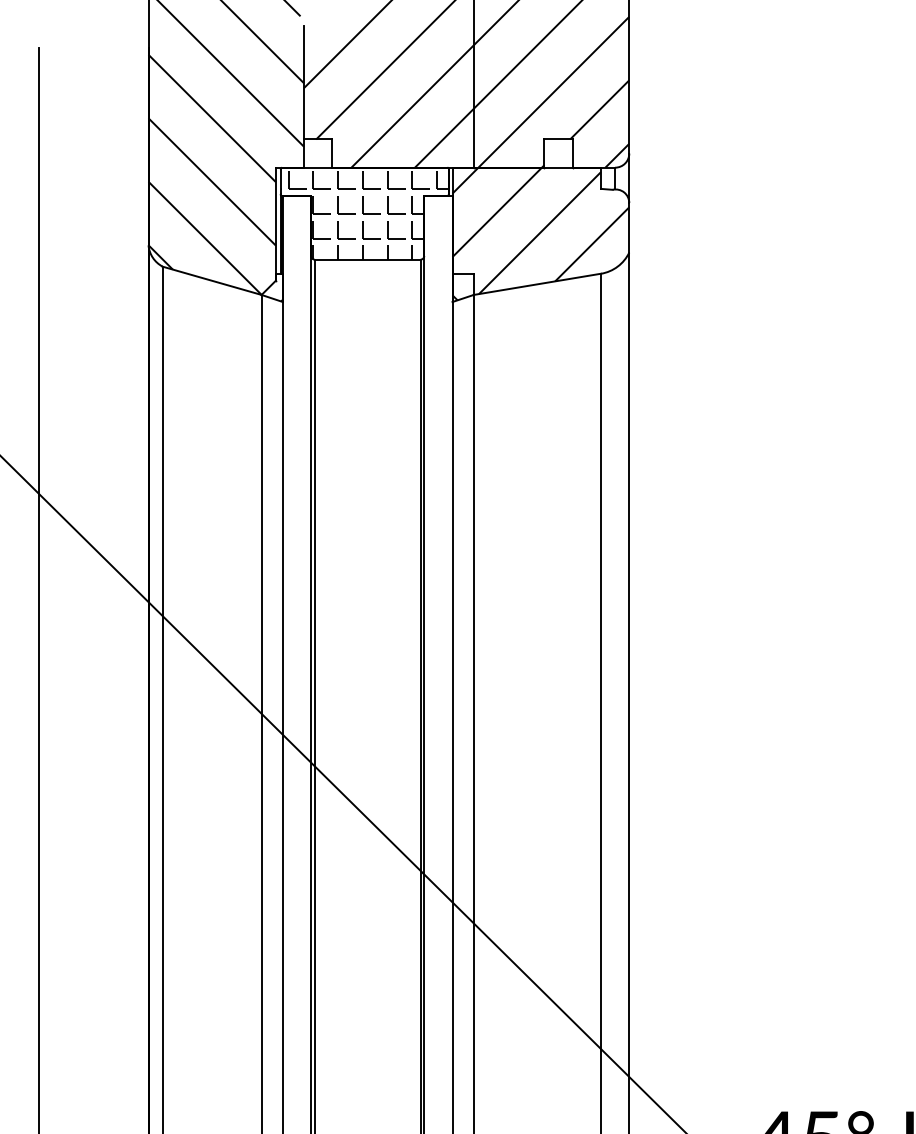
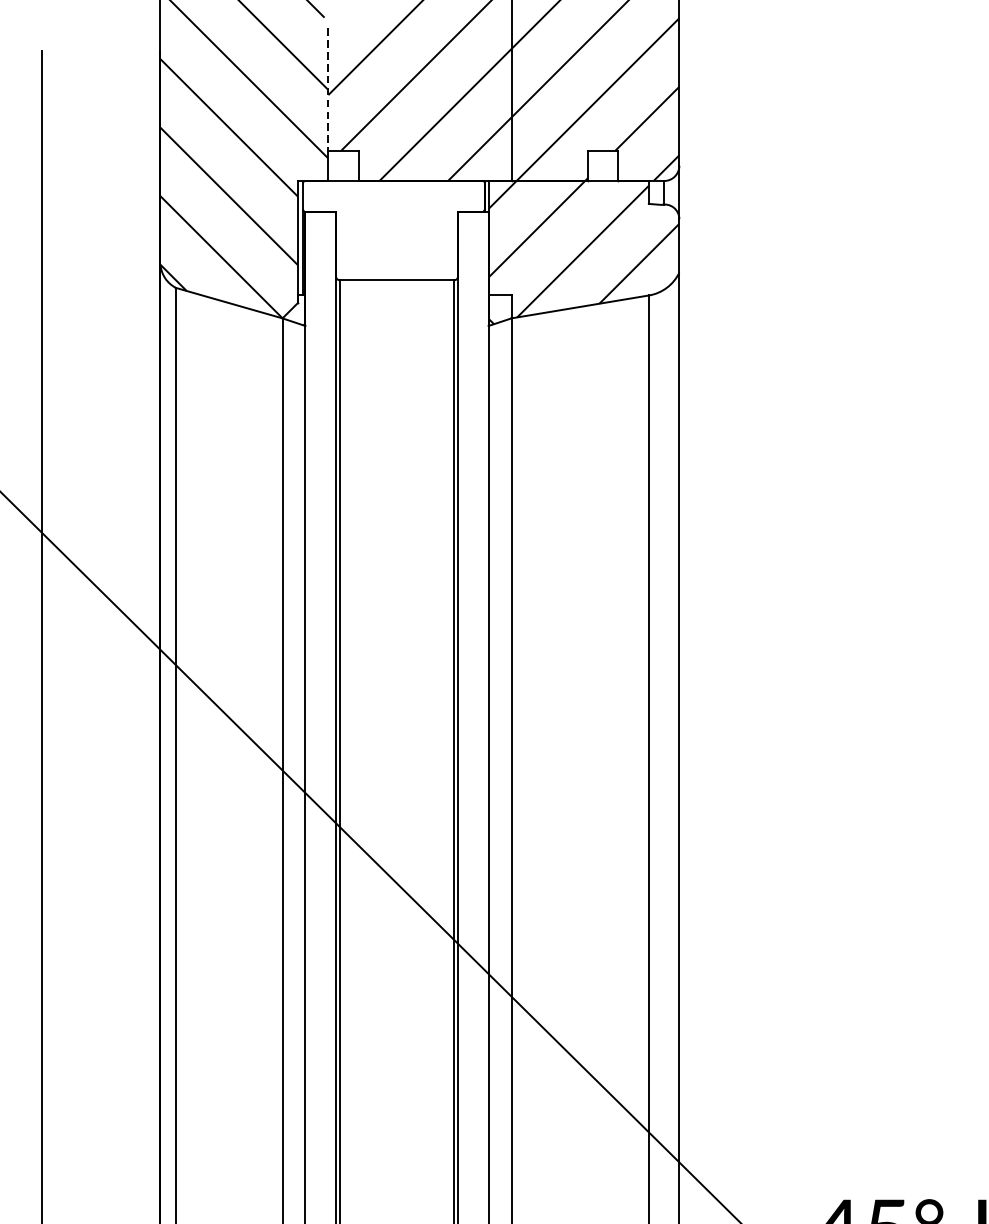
line: (304, 82) -> (328, 89), solid -> dashed
hatch: (364, 215) -> (393, 232), removed

